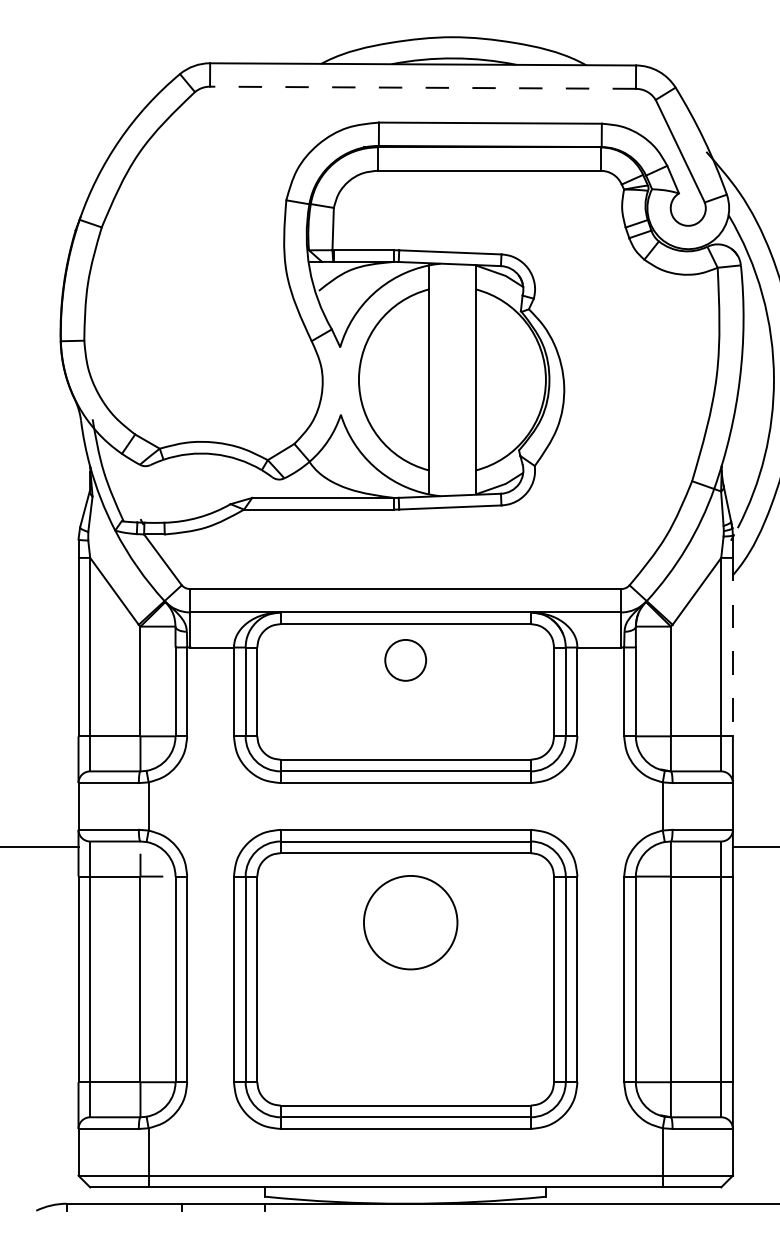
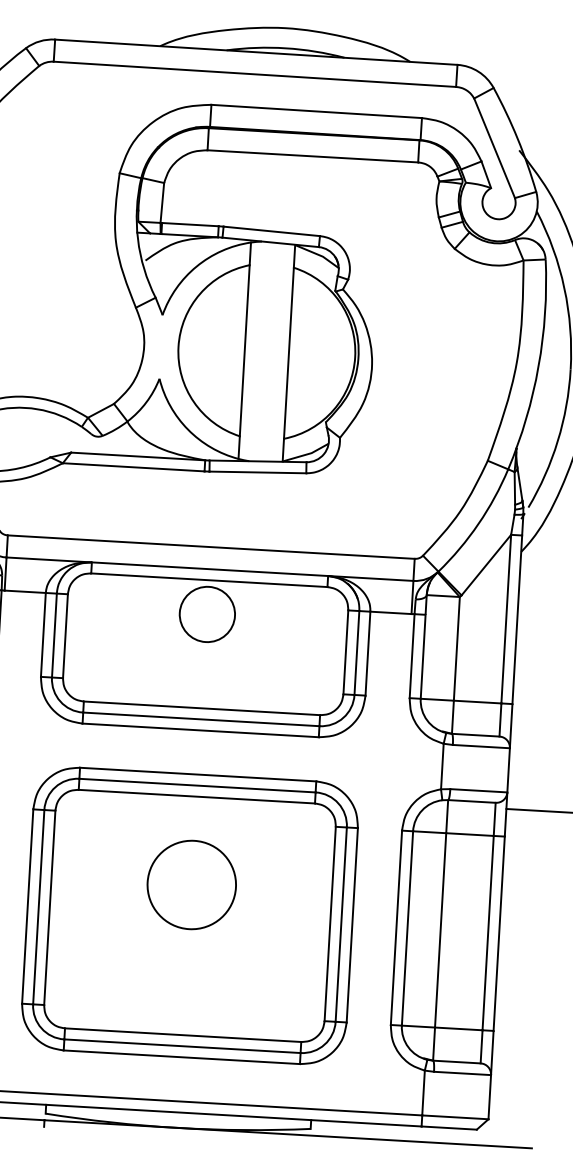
line: (423, 87) -> (255, 74), dashed -> solid
line: (732, 647) -> (516, 620), dashed -> solid
circle: (405, 660) -> (207, 614), size x1.43
circle: (410, 922) -> (191, 884), moved

